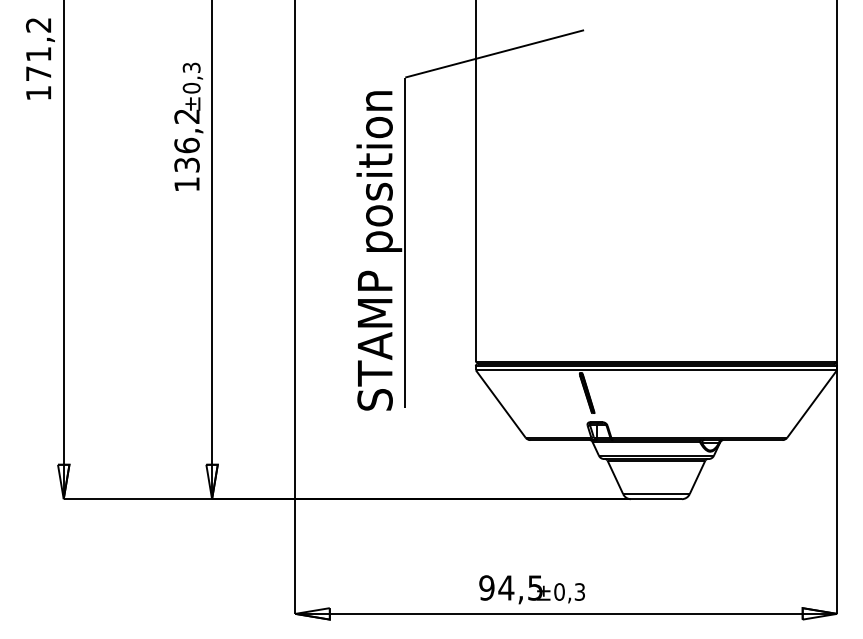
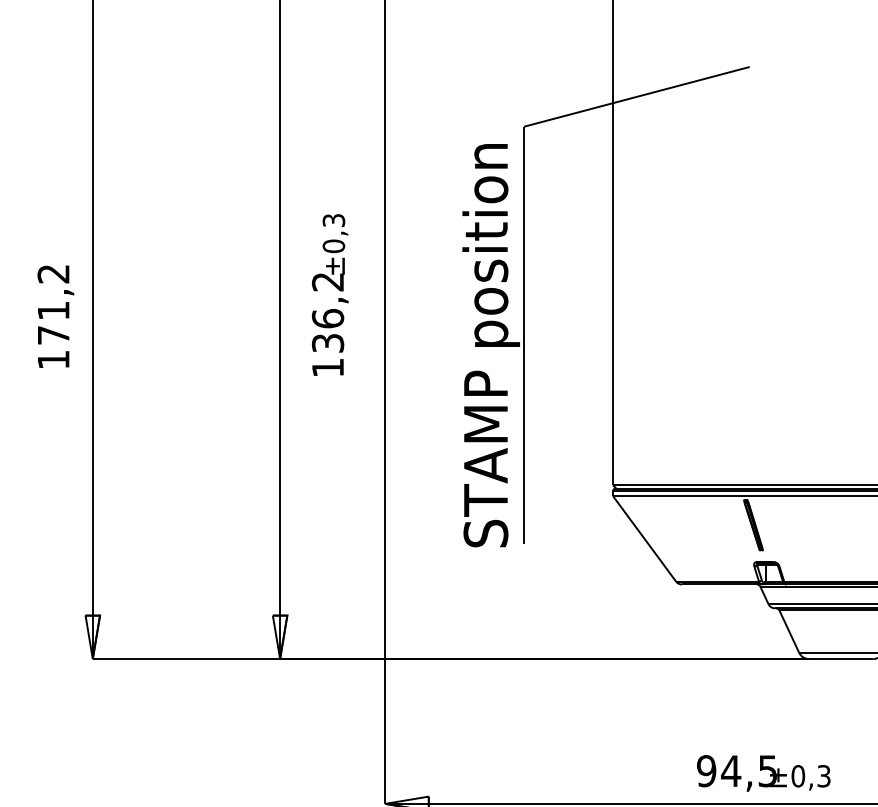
text: (40, 58) -> (55, 316), moved
text: (188, 126) -> (329, 294), moved
text: (531, 589) -> (762, 773), moved

